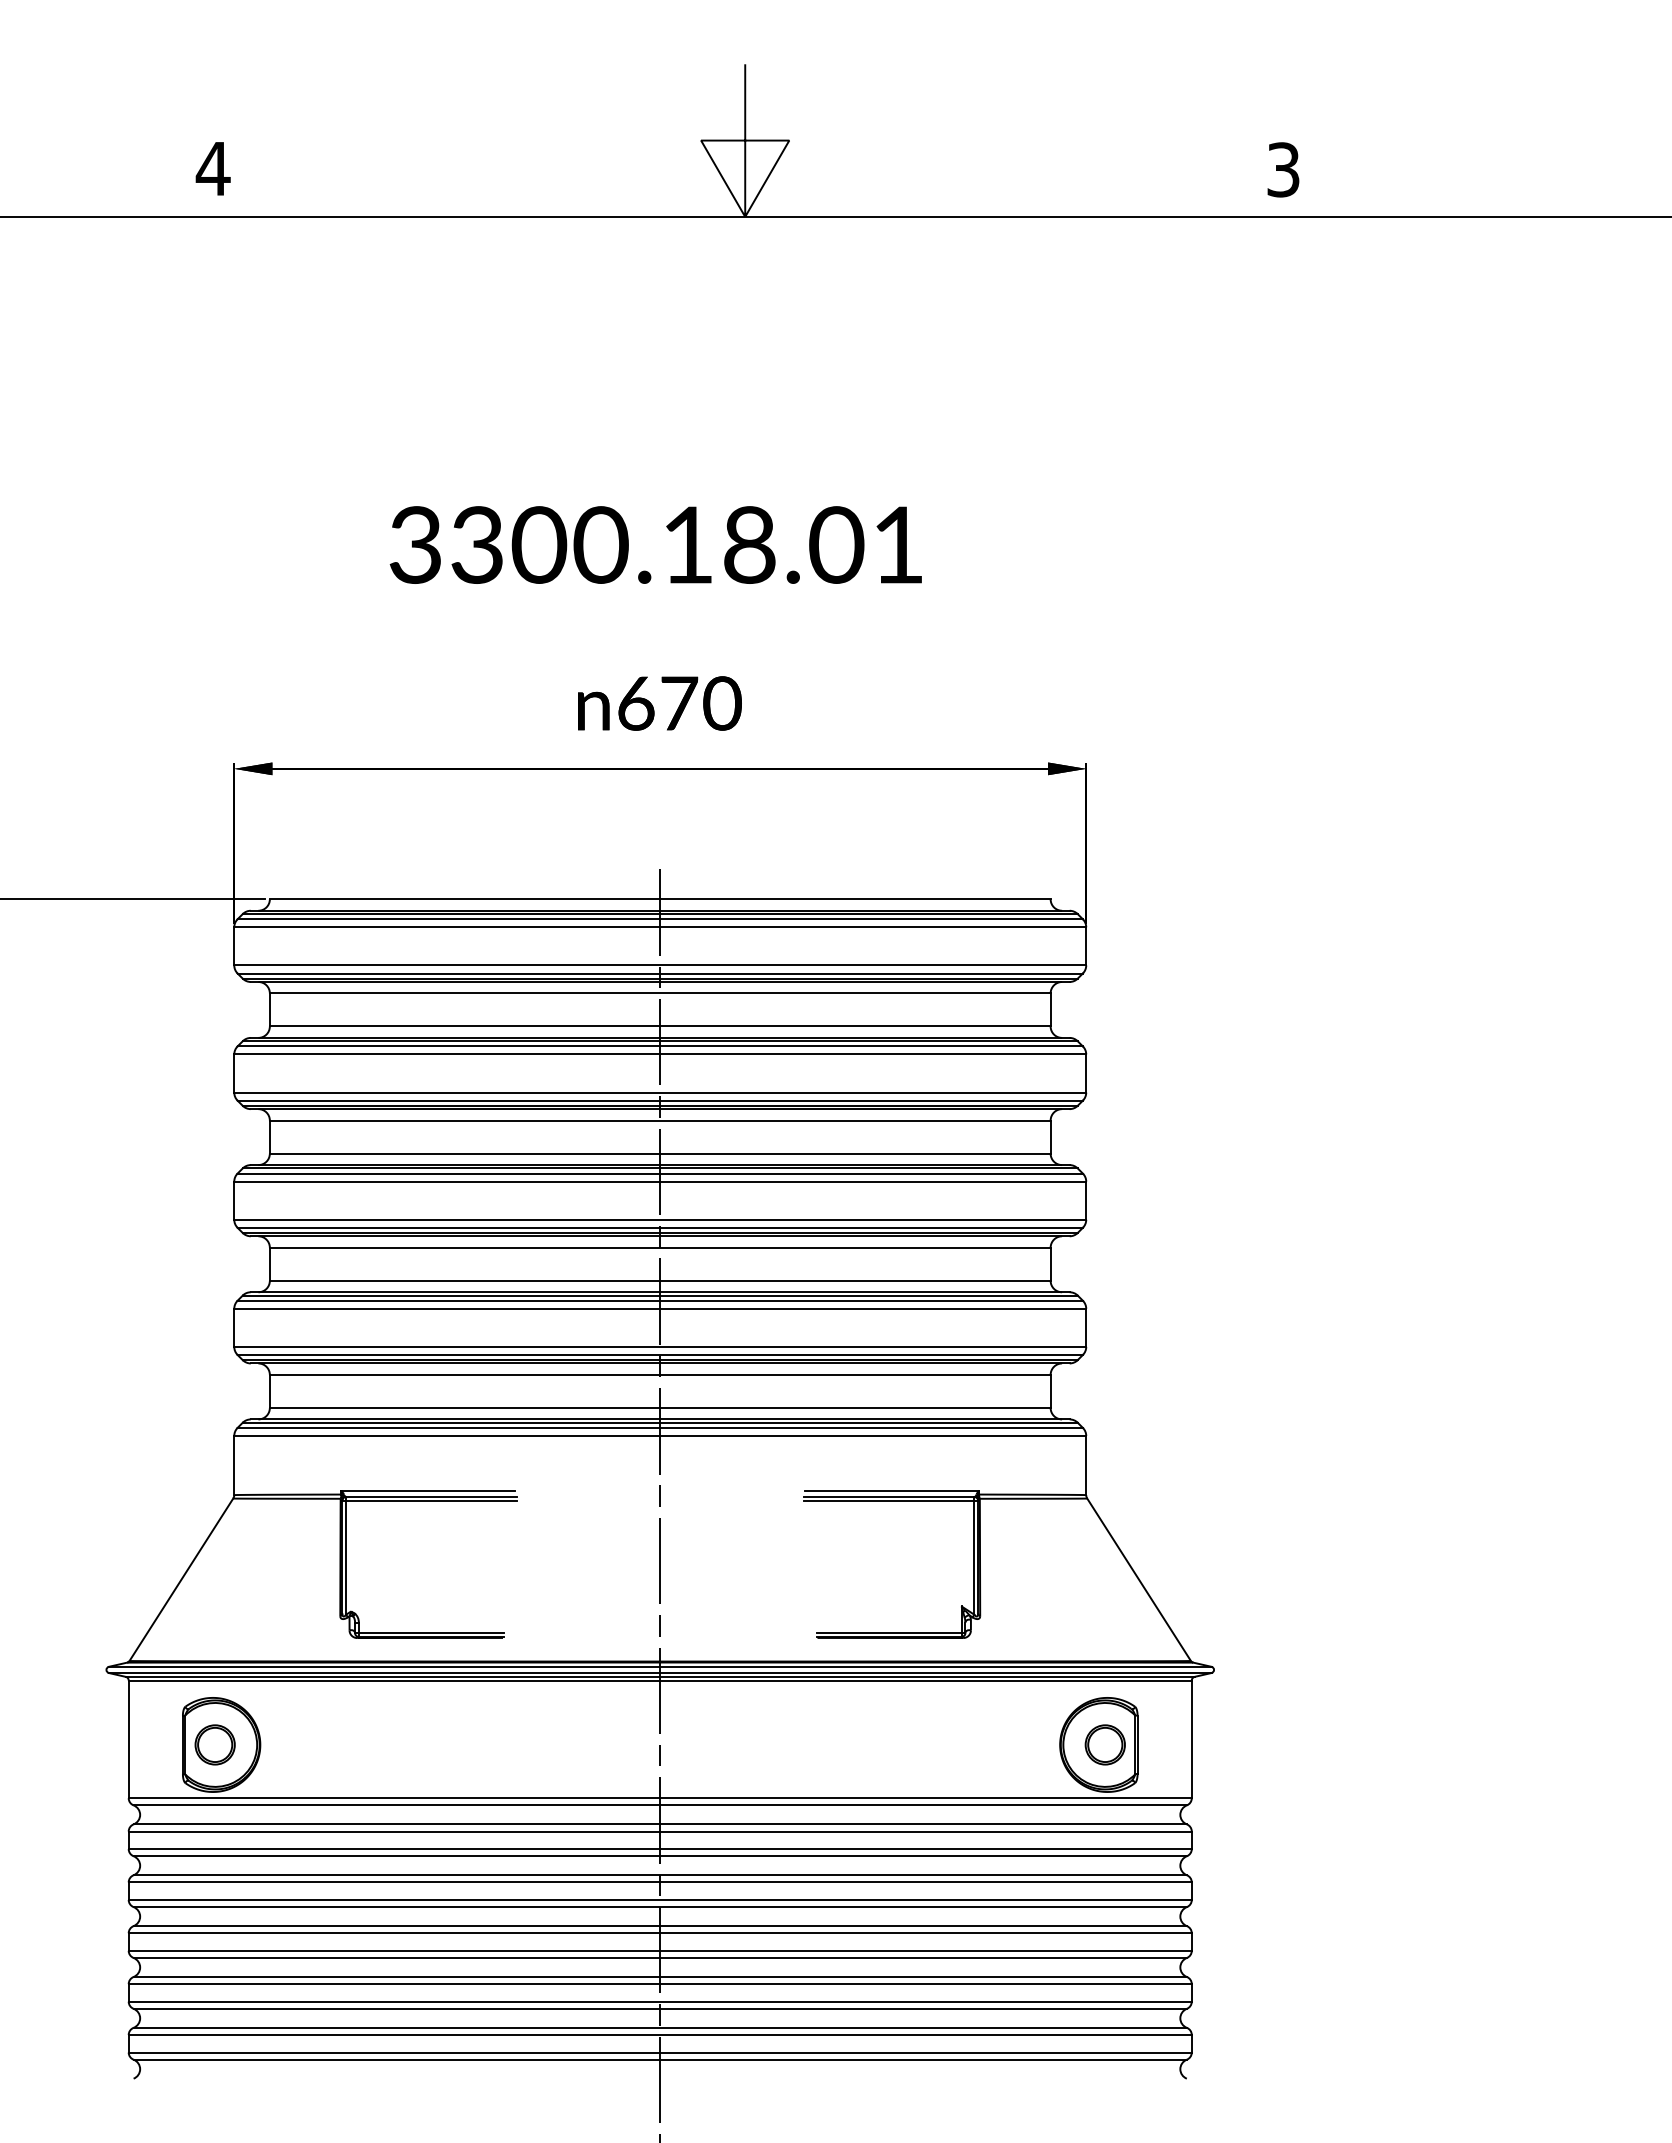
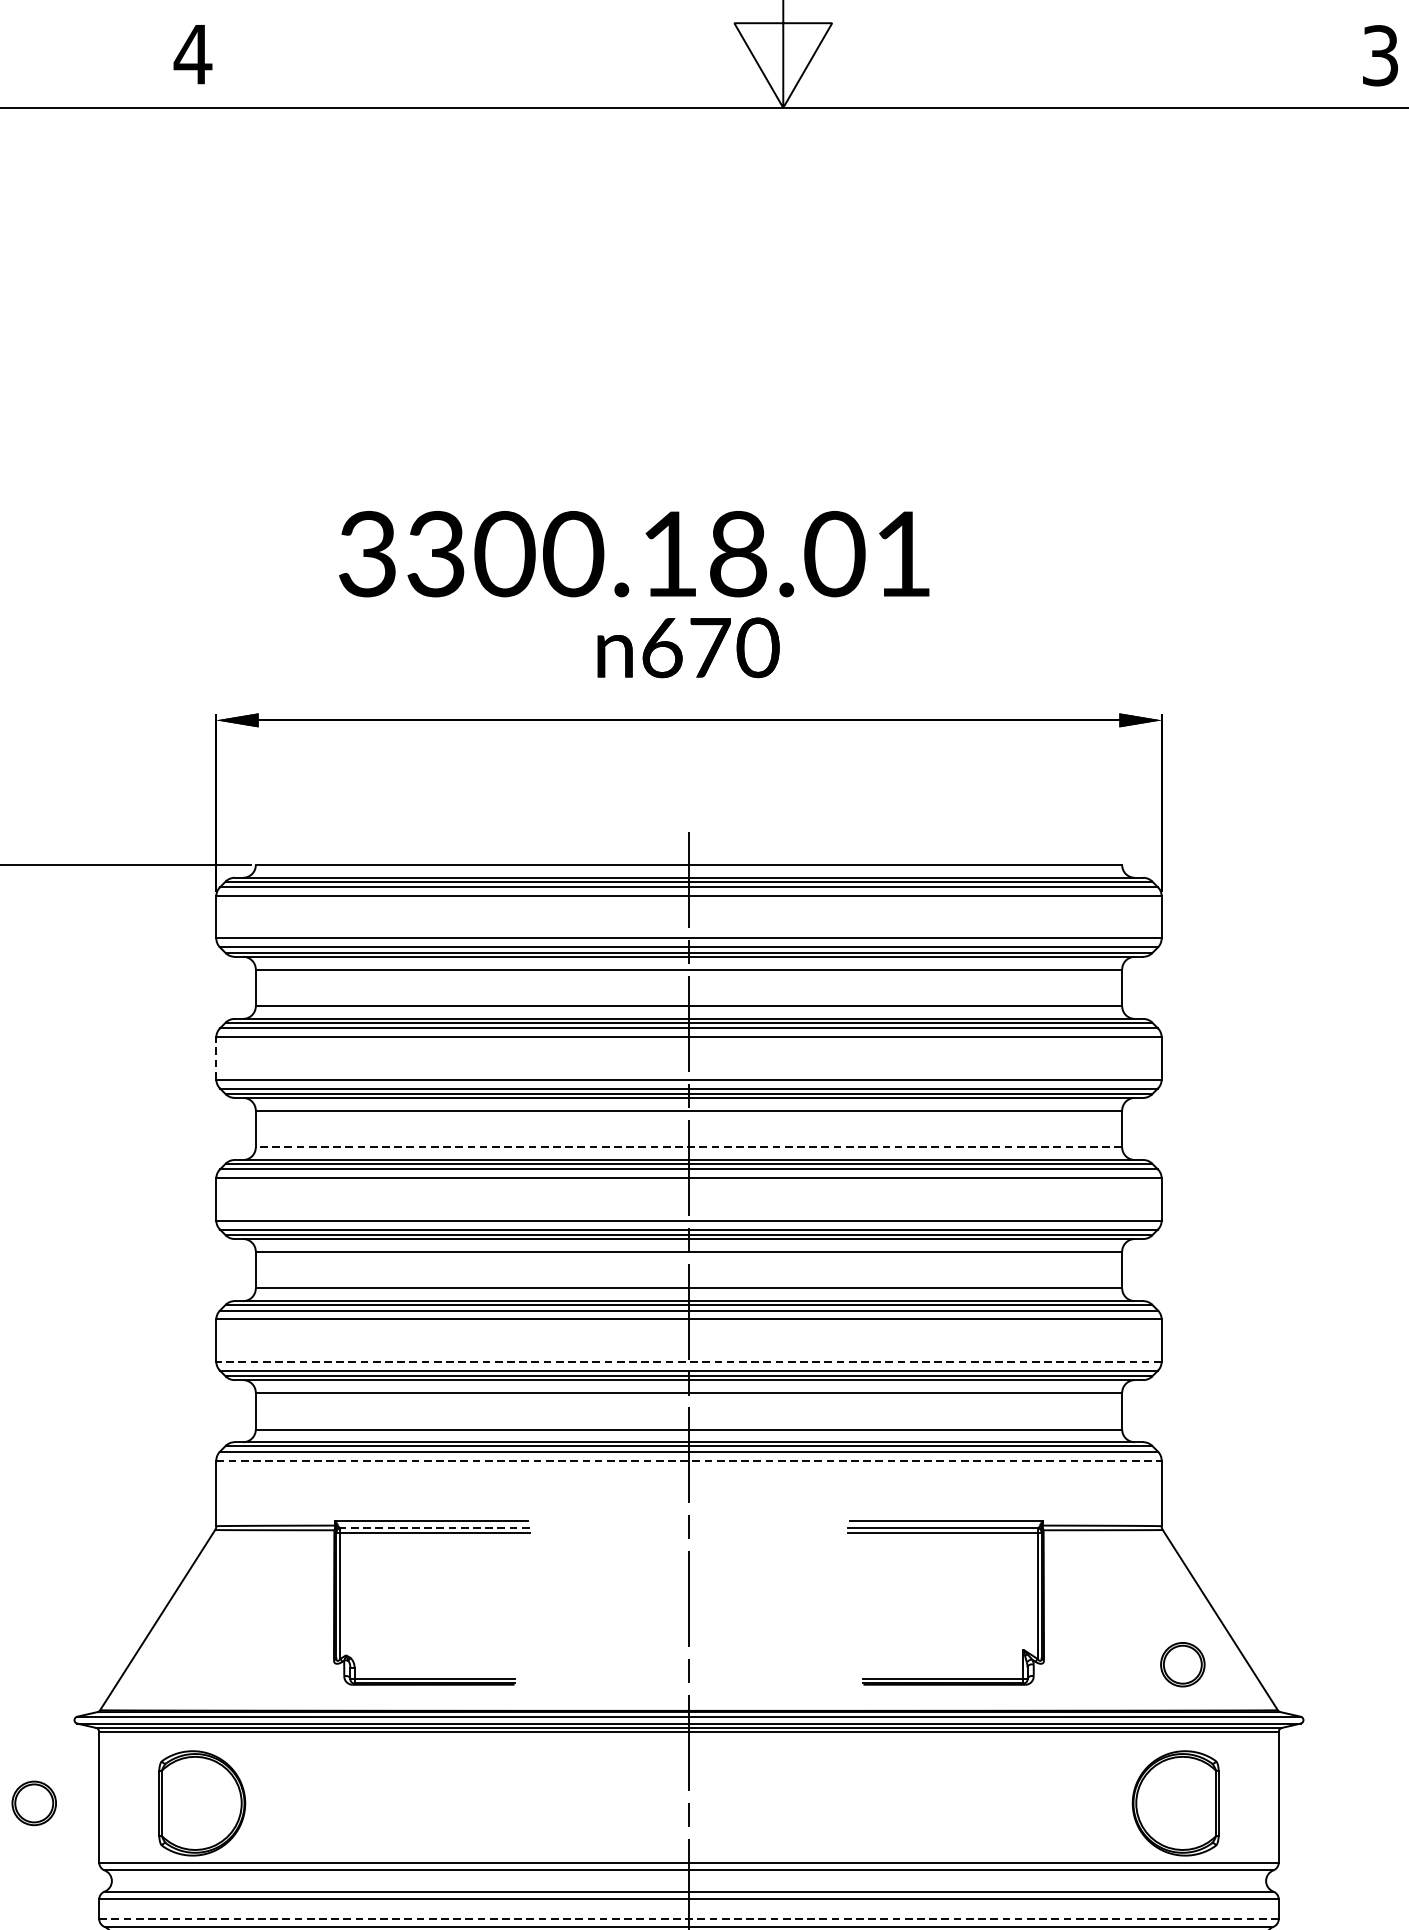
text: (655, 544) -> (633, 553), moved
line: (234, 1073) -> (216, 1058), solid -> dashed
line: (659, 1153) -> (688, 1147), solid -> dashed
line: (660, 1346) -> (689, 1361), solid -> dashed
line: (660, 1435) -> (689, 1460), solid -> dashed
line: (430, 1496) -> (434, 1527), solid -> dashed
part: (214, 1744) -> (33, 1802), moved
part: (1104, 1744) -> (1181, 1664), moved
line: (660, 1849) -> (689, 1919), solid -> dashed

